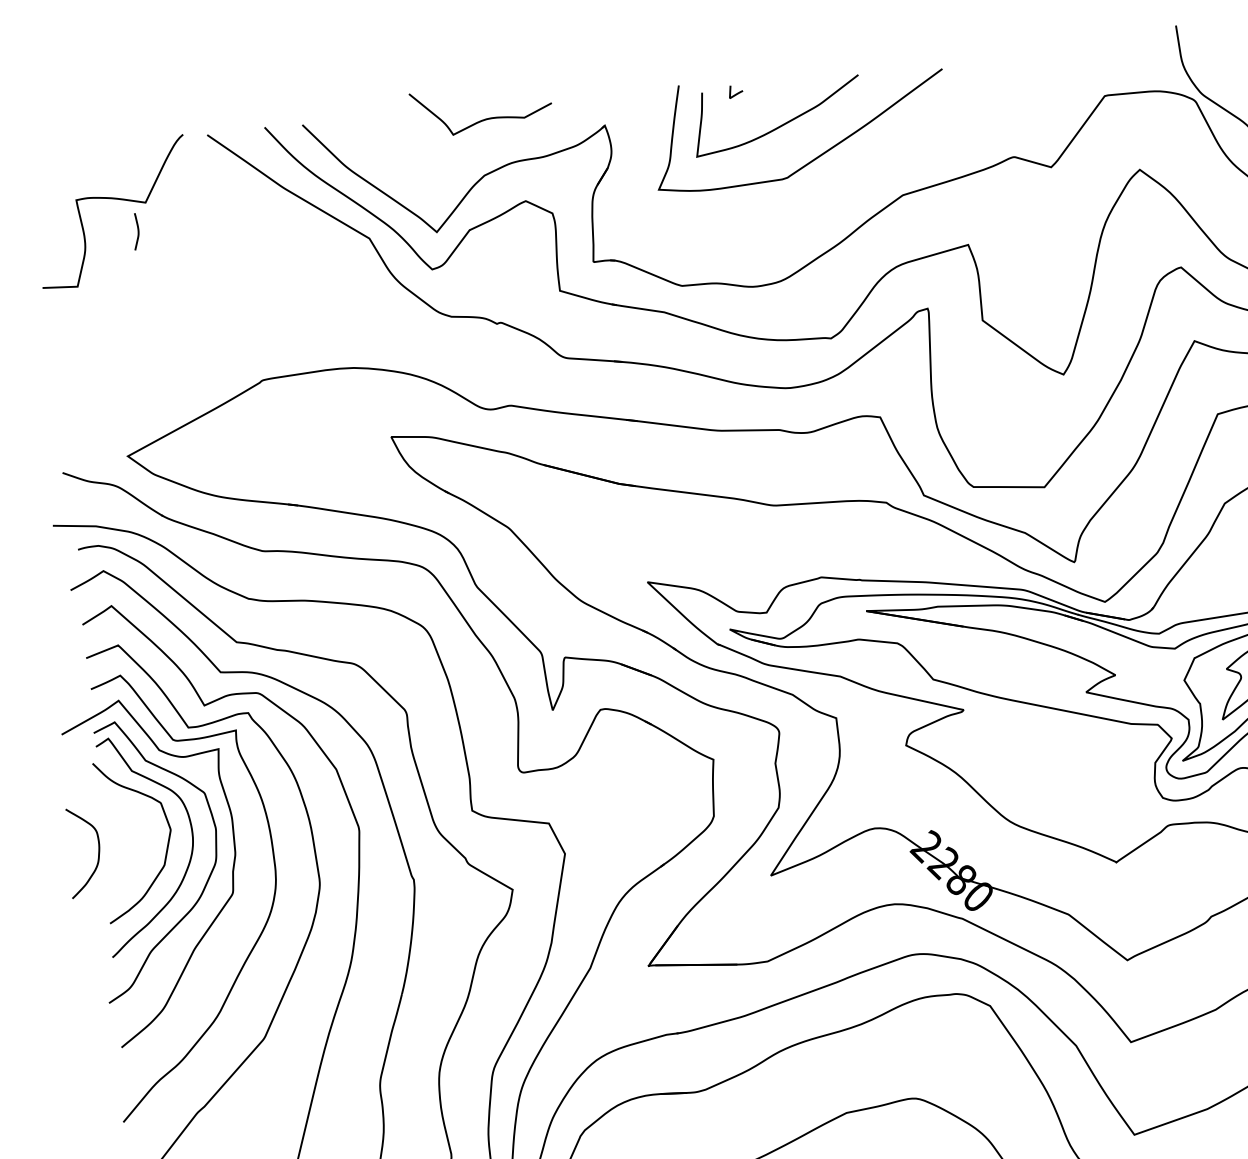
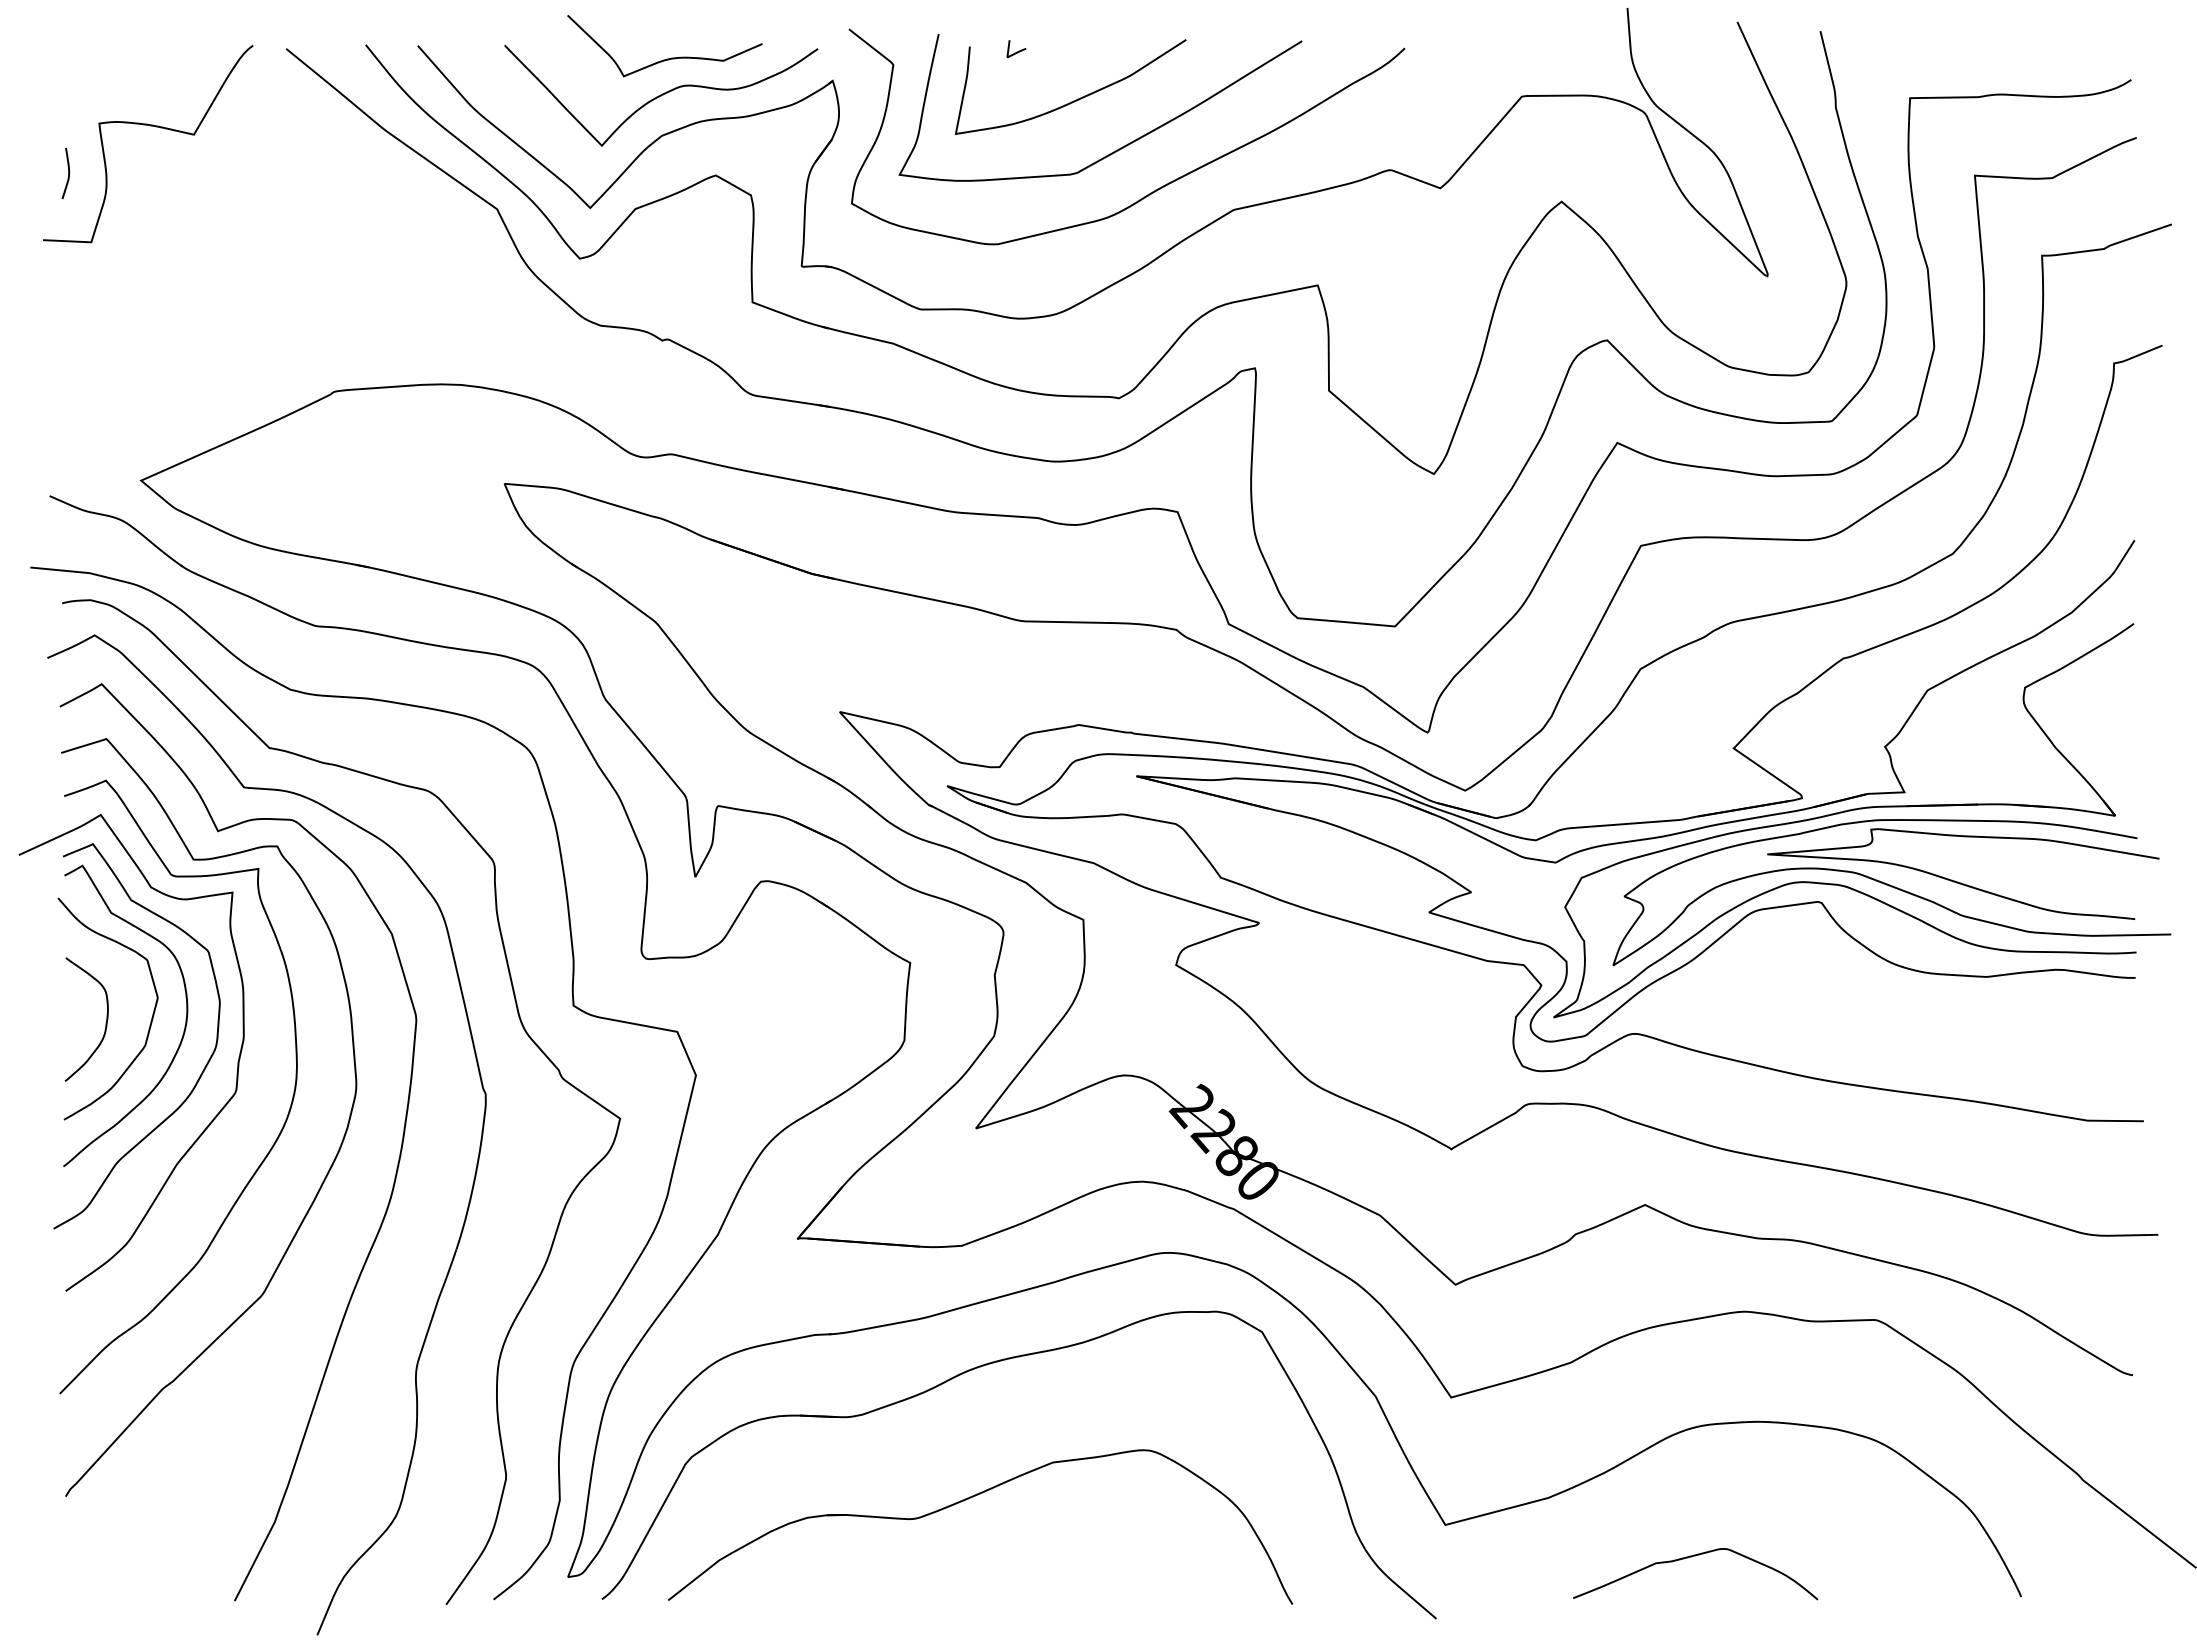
curve: (481, 146) -> (661, 95), added
curve: (845, 185) -> (1155, 189), added
curve: (138, 231) -> (68, 173), moved
curve: (98, 854) -> (105, 1023), moved

